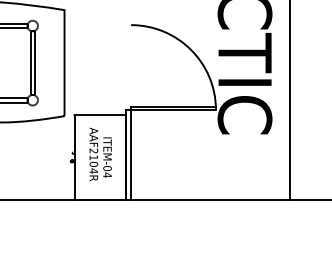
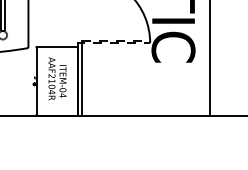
line: (215, 108) -> (149, 41), solid -> dashed

